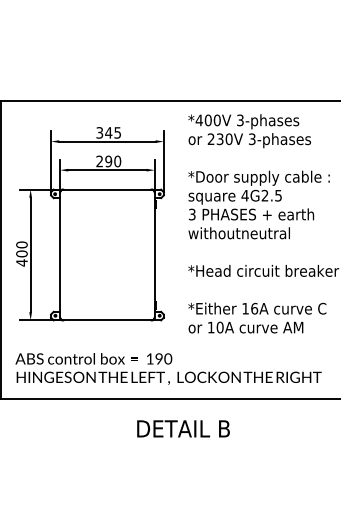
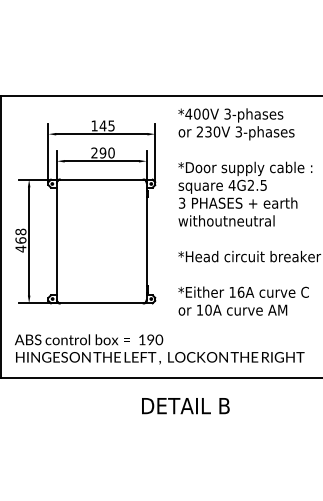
text: (99, 132) -> (94, 125), 345 -> 145
text: (21, 248) -> (20, 235), 400 -> 468
text: (183, 429) -> (185, 406), moved

